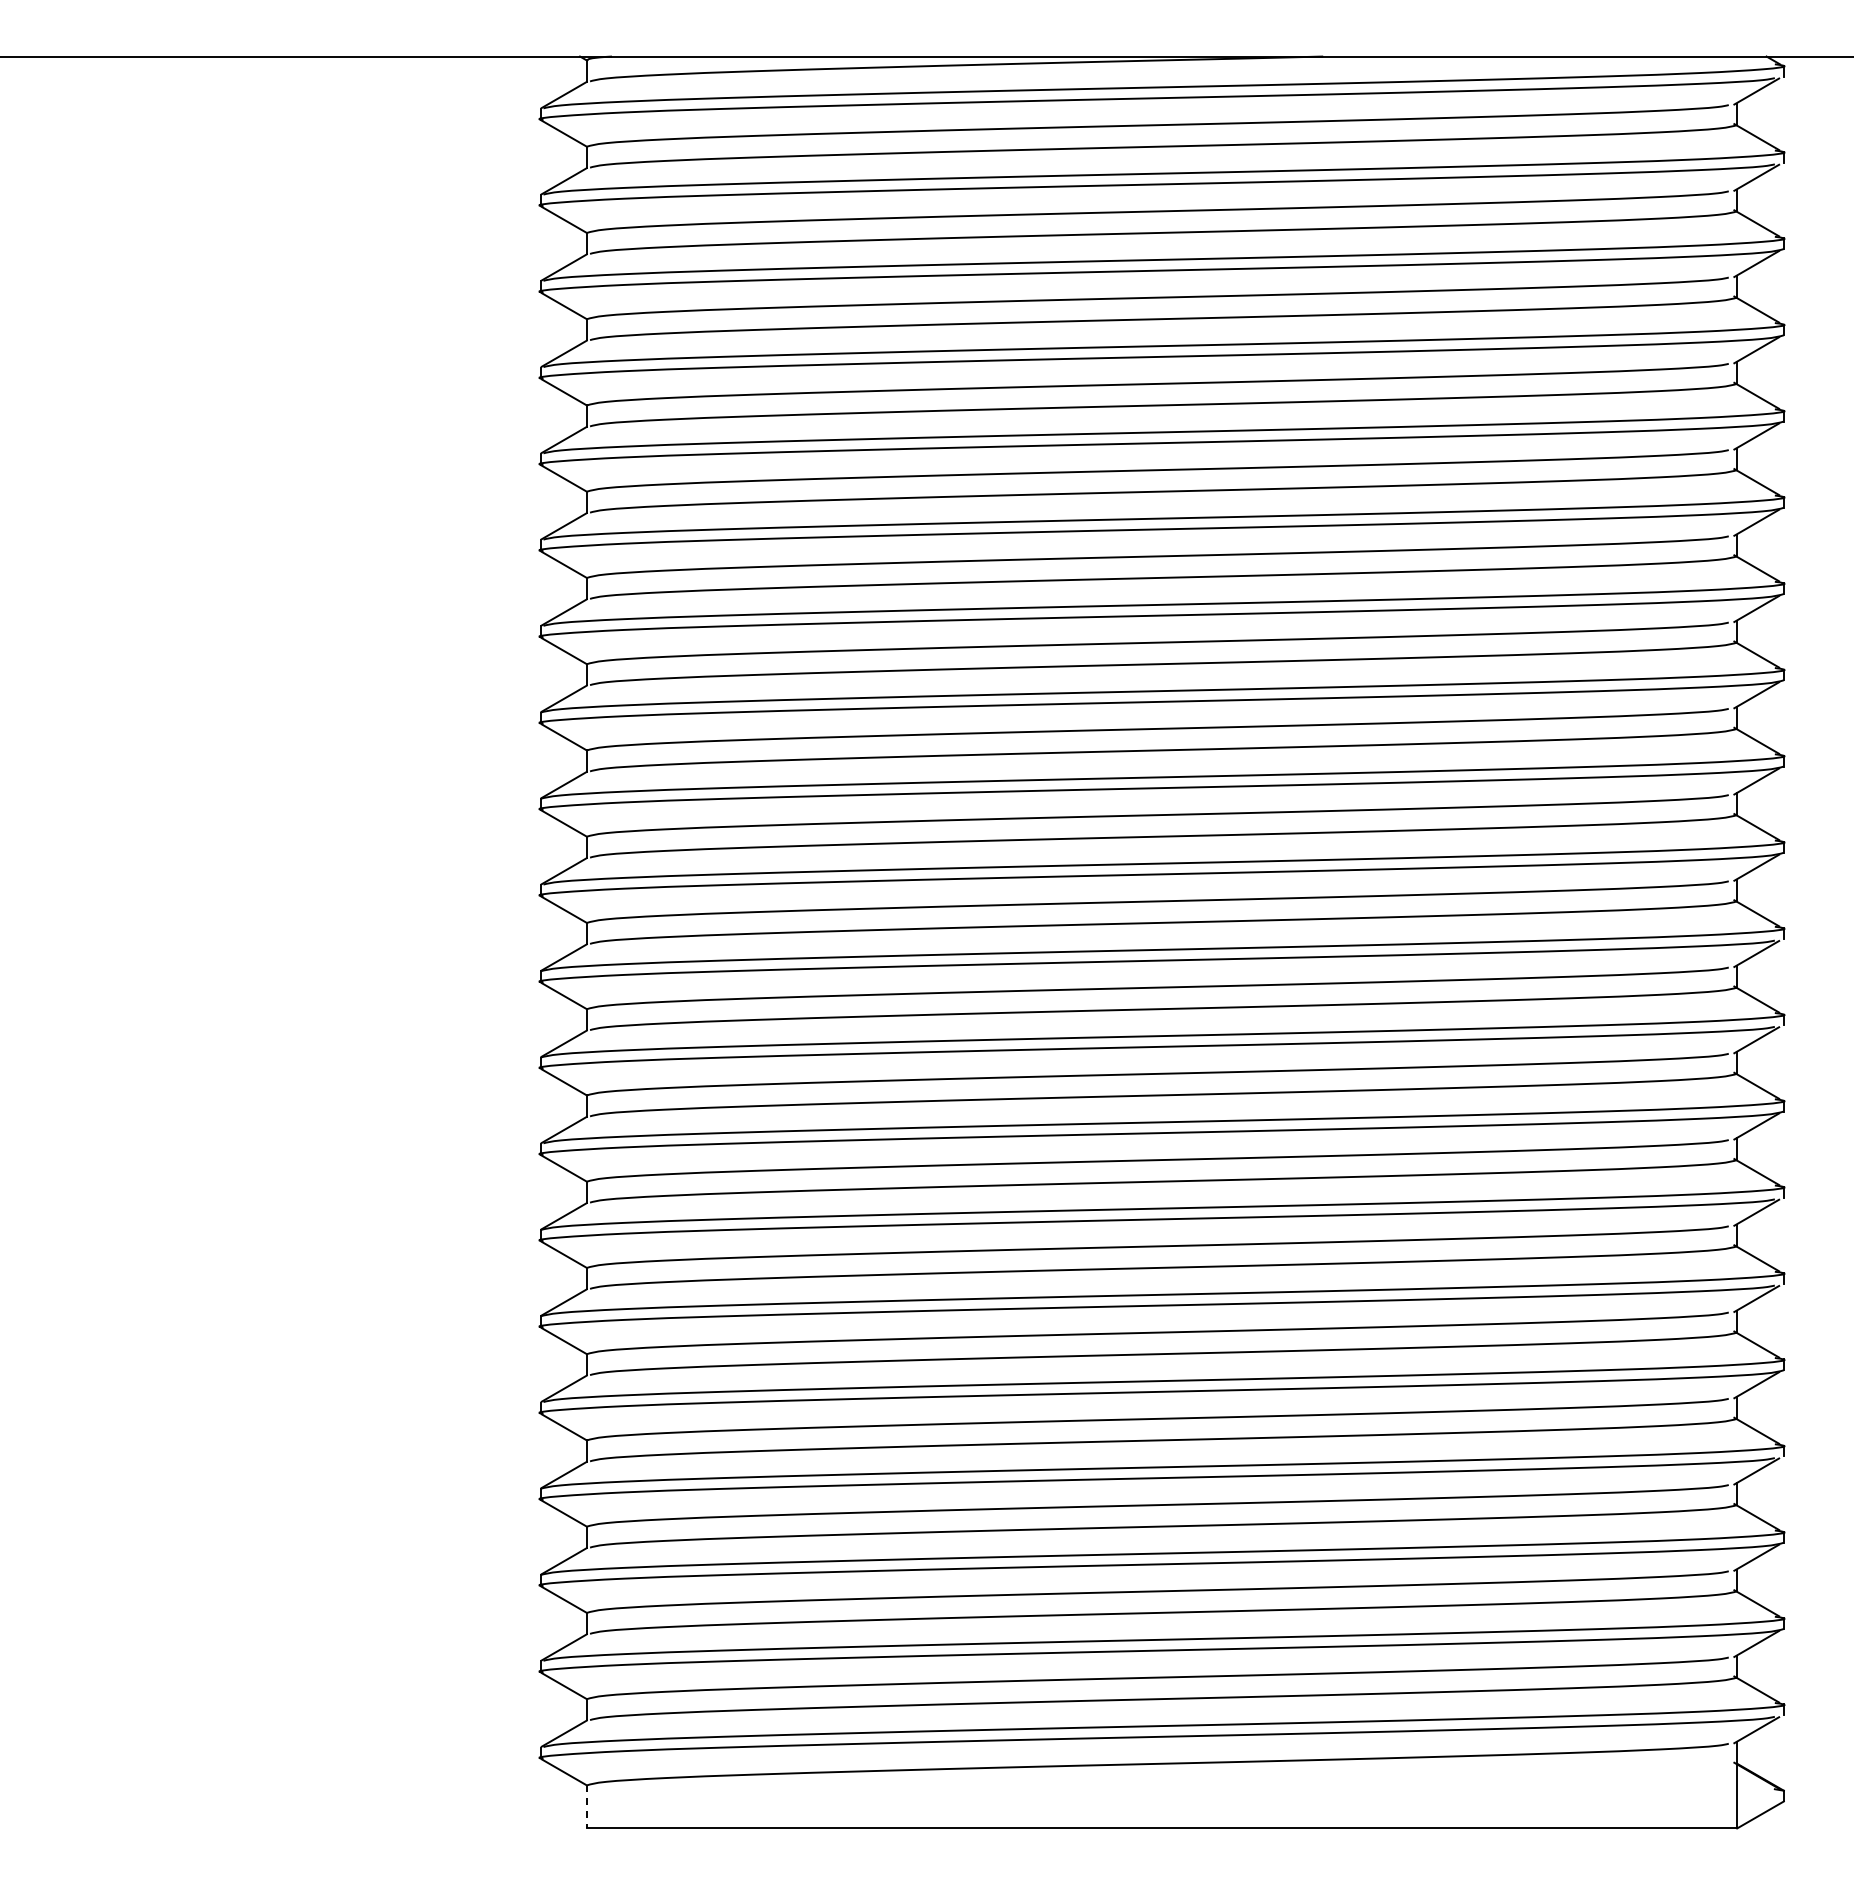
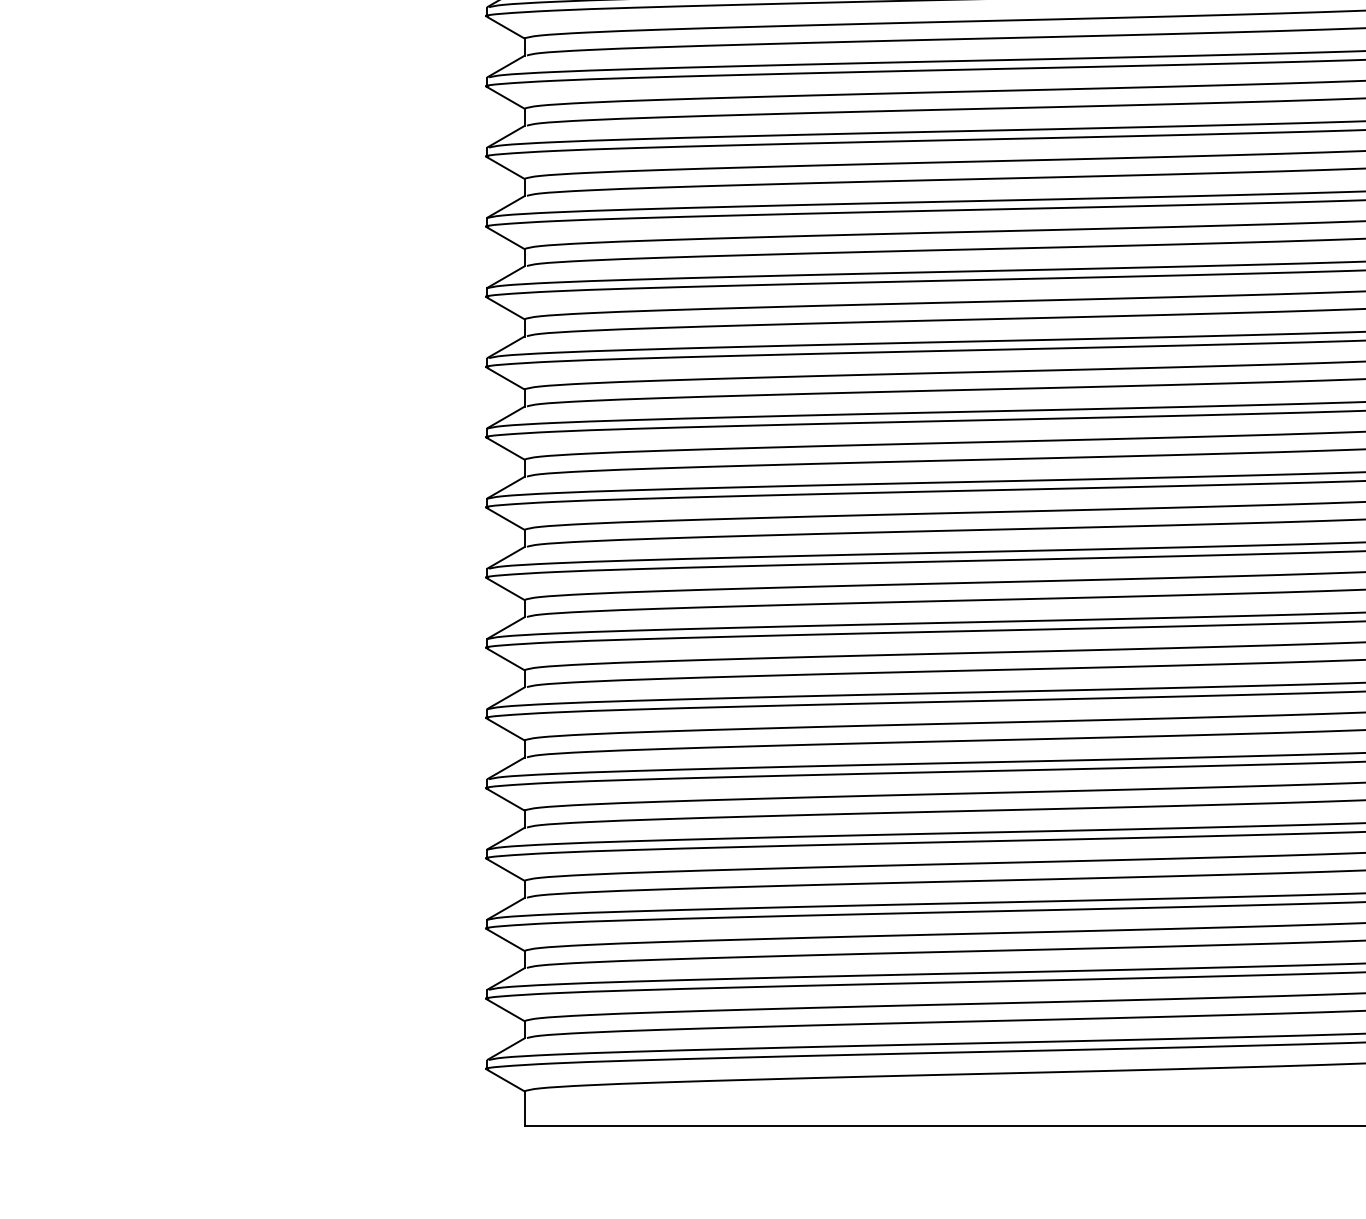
line: (587, 1806) -> (524, 1108), dashed -> solid

